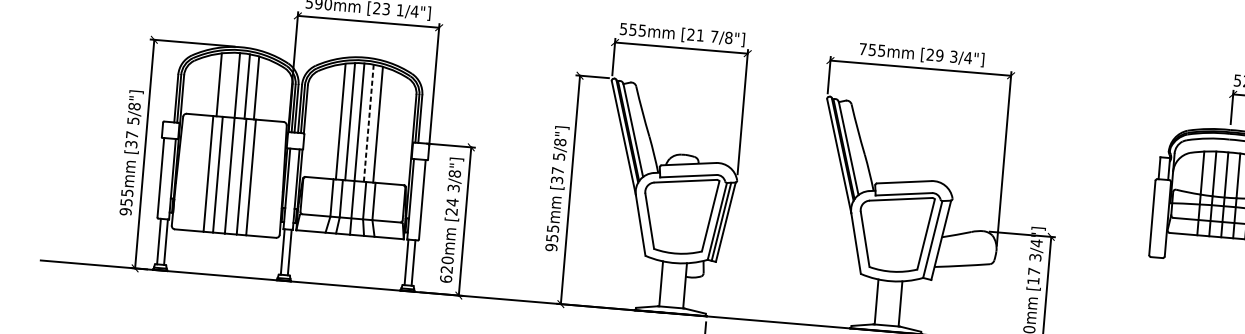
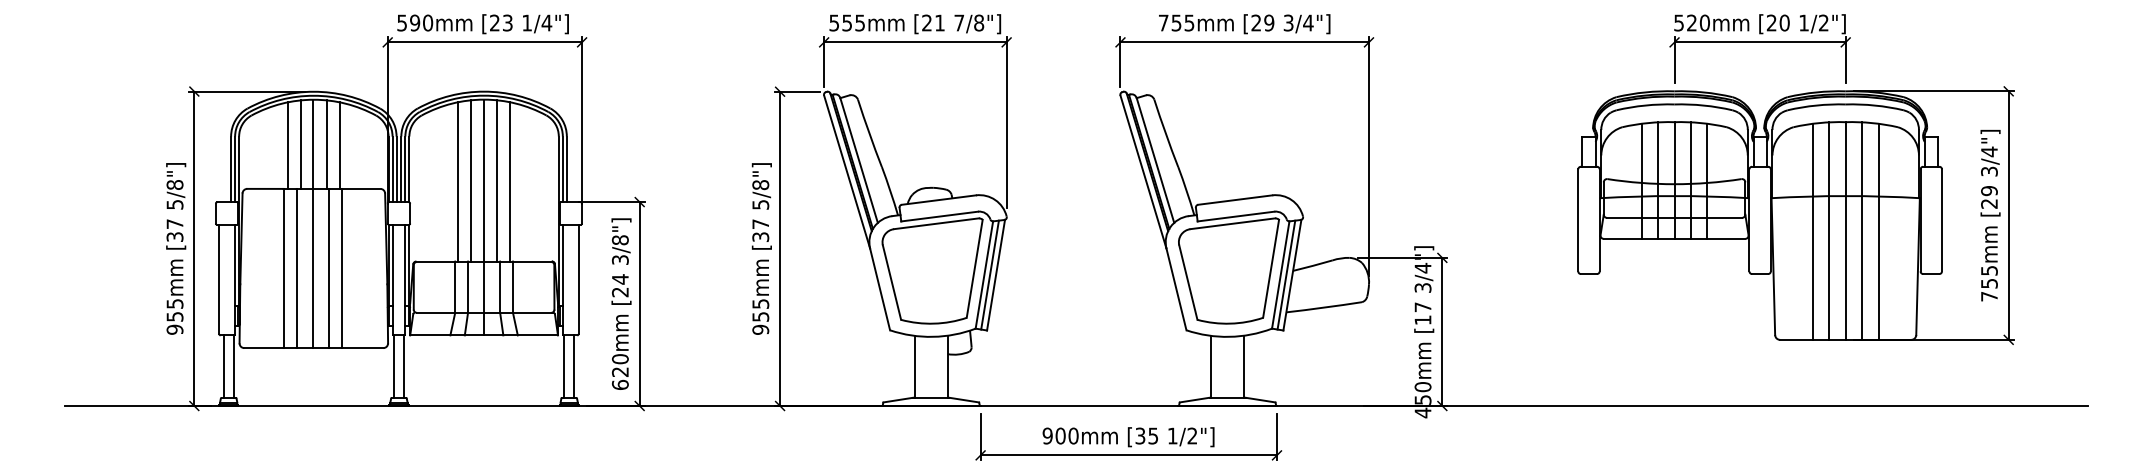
line: (228, 84) -> (300, 144), added
line: (368, 122) -> (496, 180), dashed -> solid
line: (936, 239) -> (1286, 274), added

